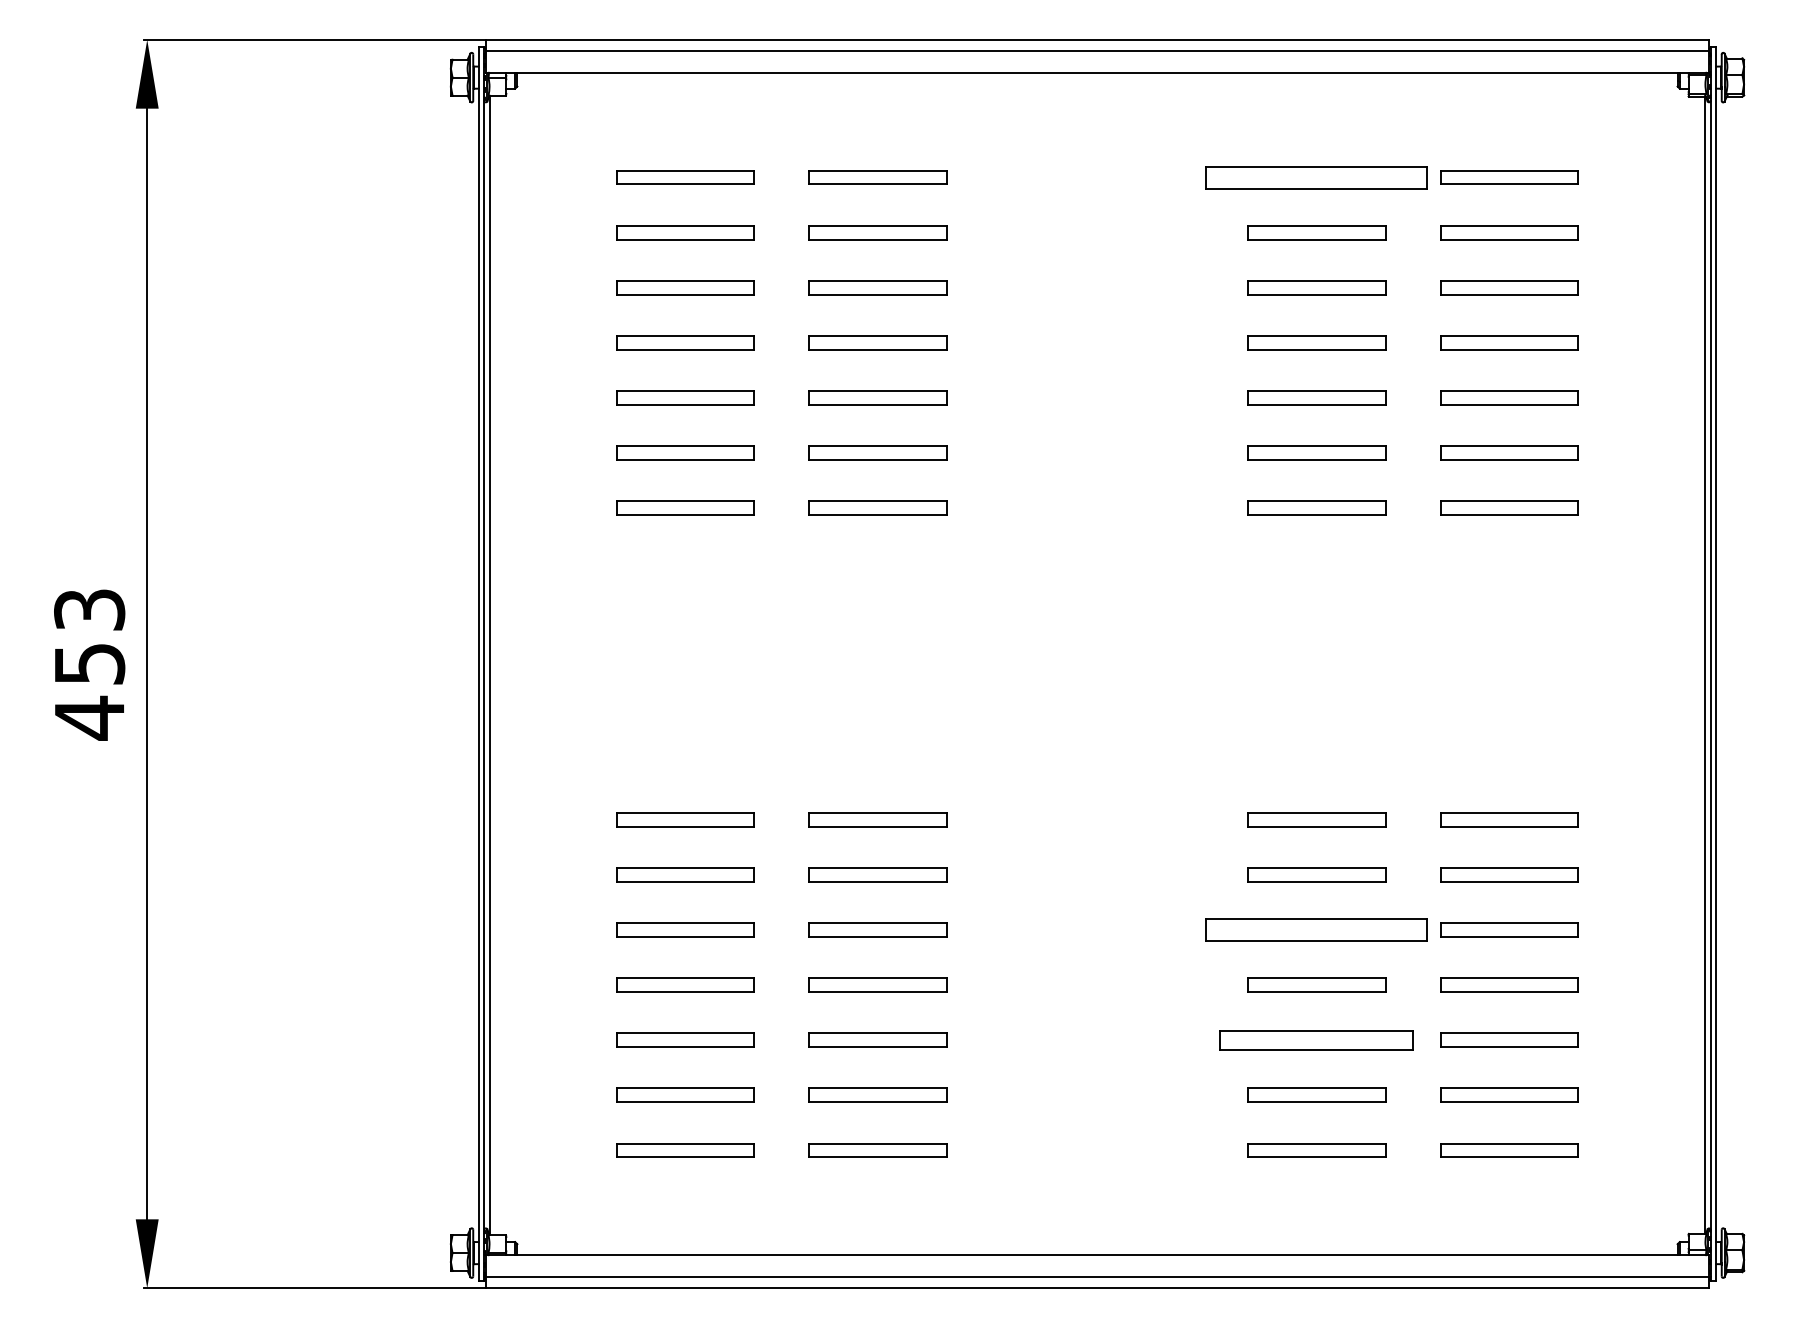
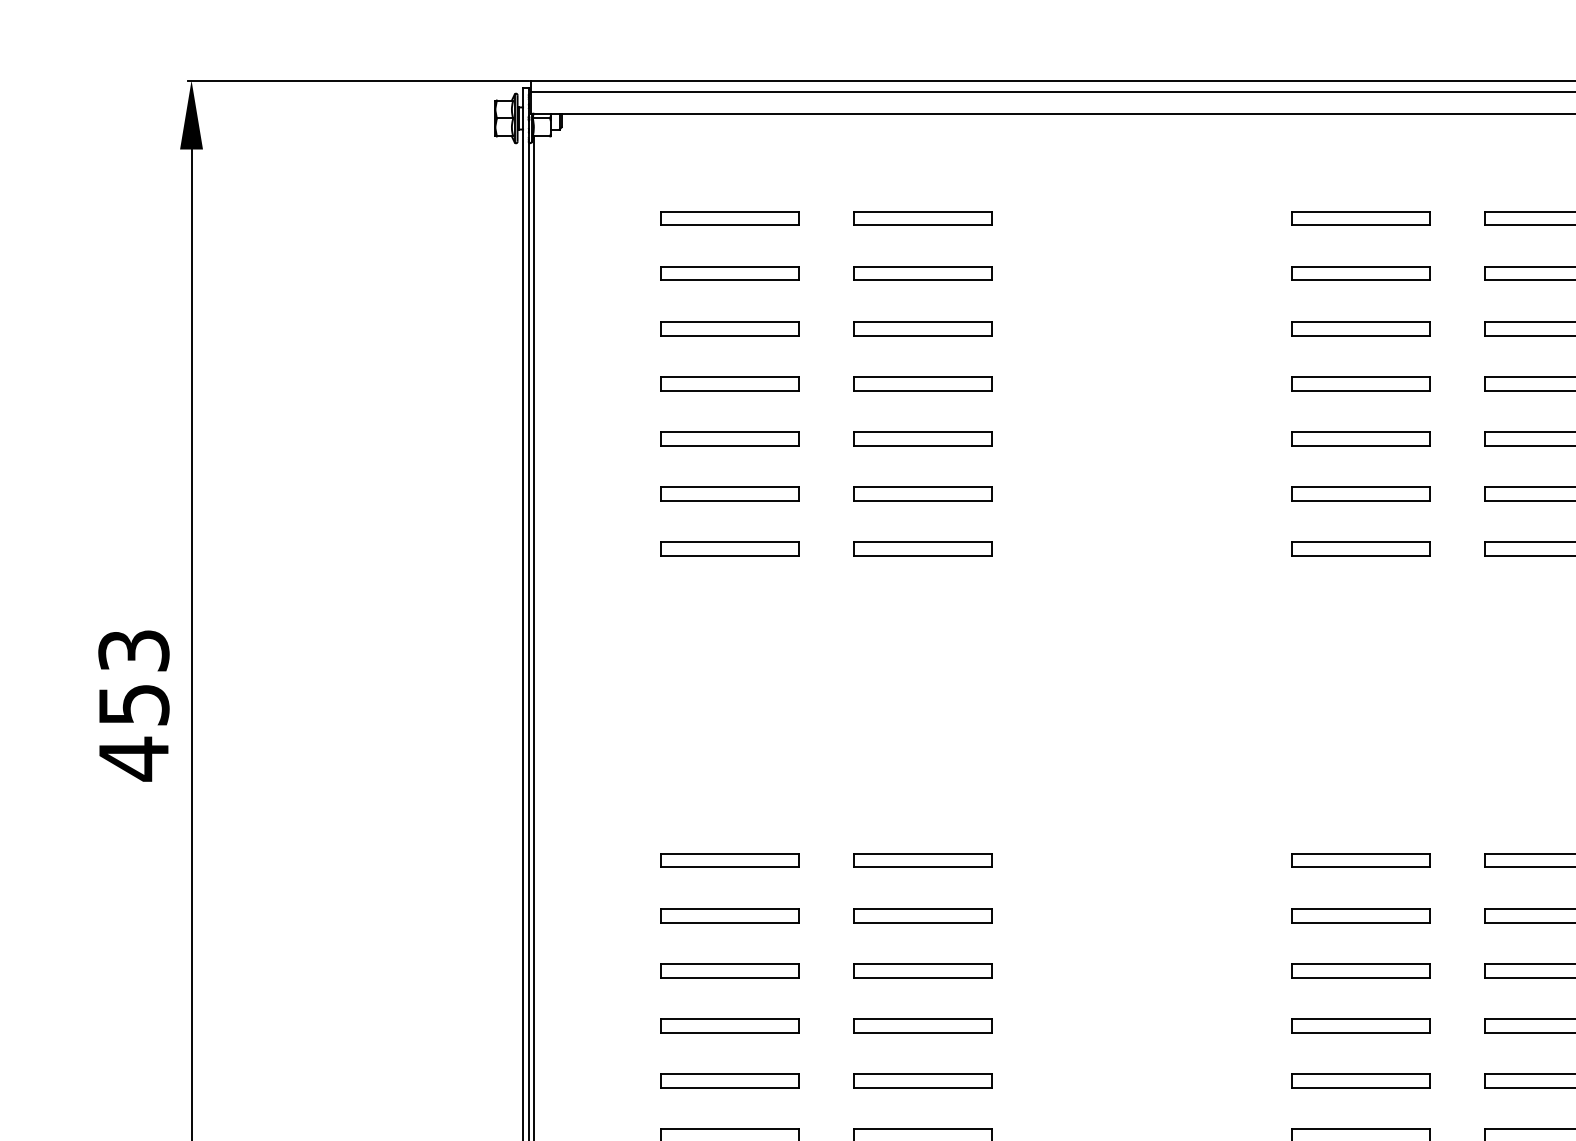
part: (1316, 177) -> (1360, 218), size x0.62
part: (1316, 929) -> (1360, 970), size x0.62
part: (1316, 1039) -> (1360, 1080), size x0.71

